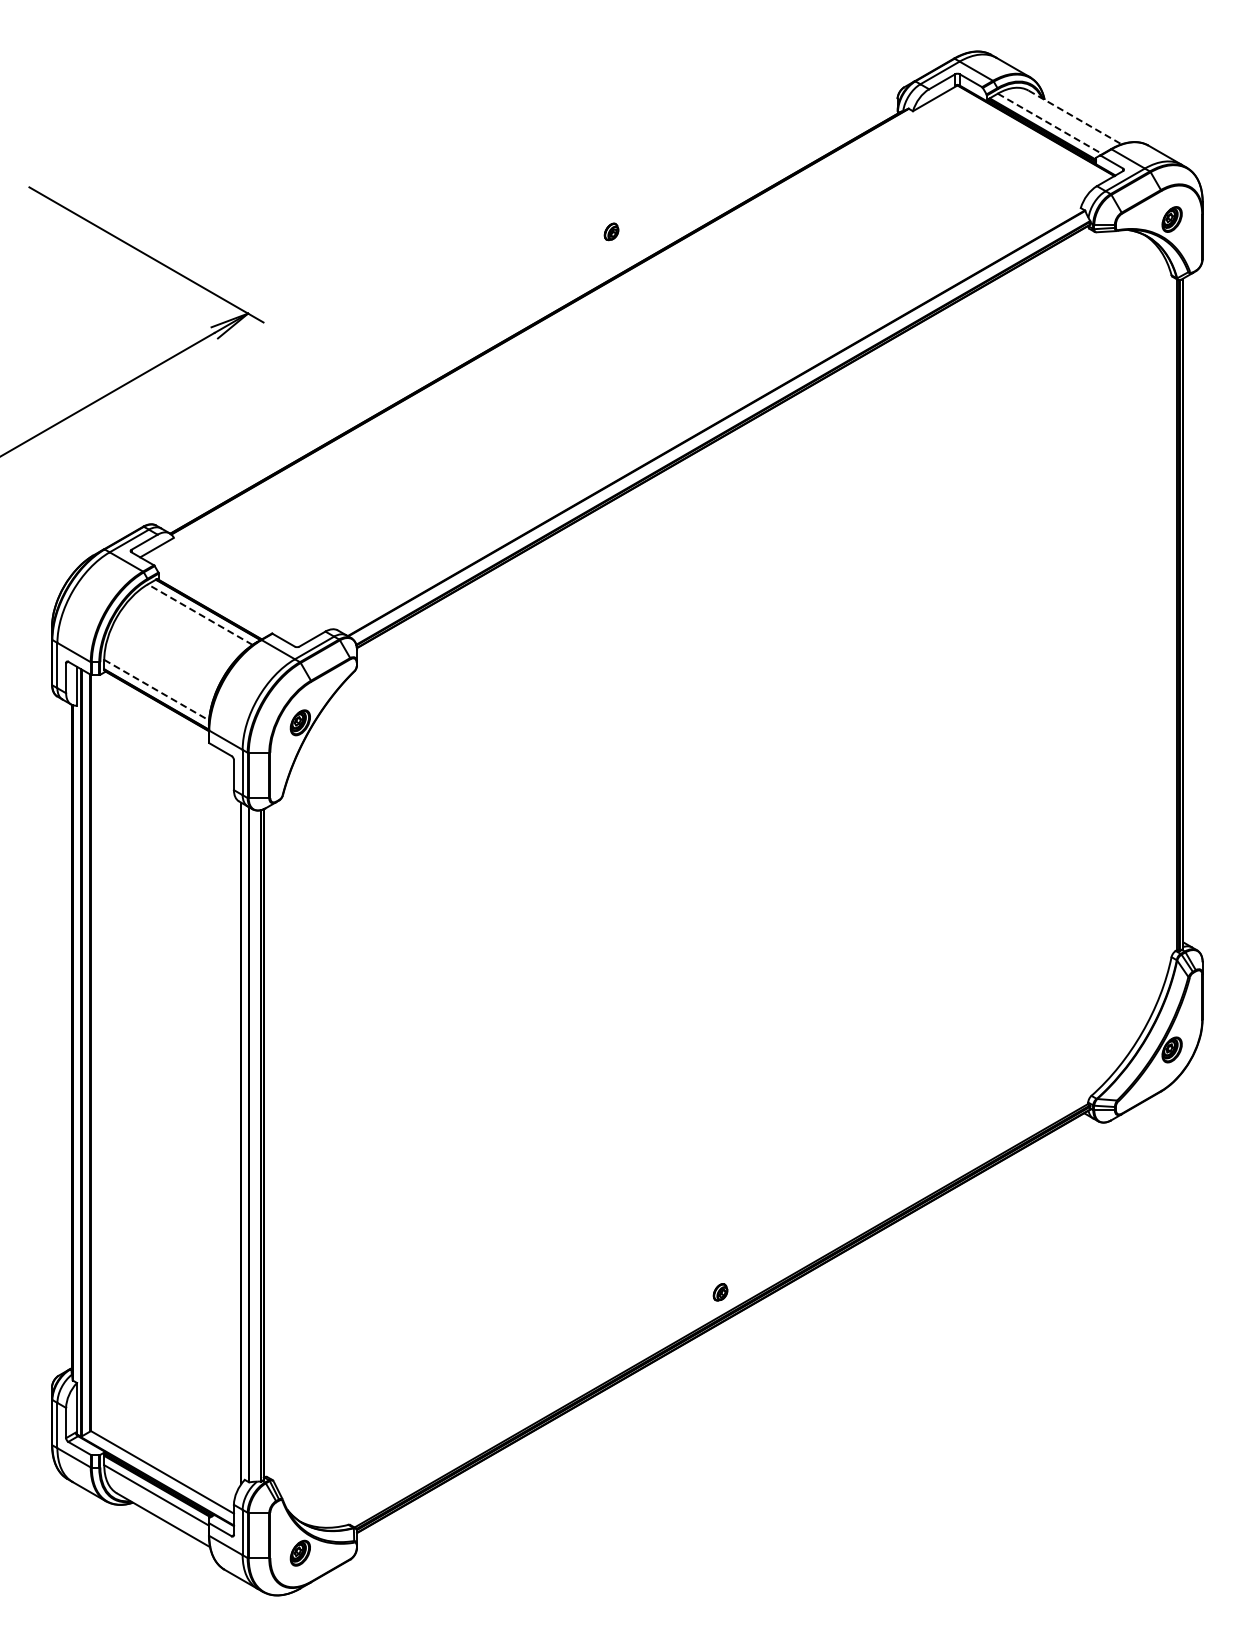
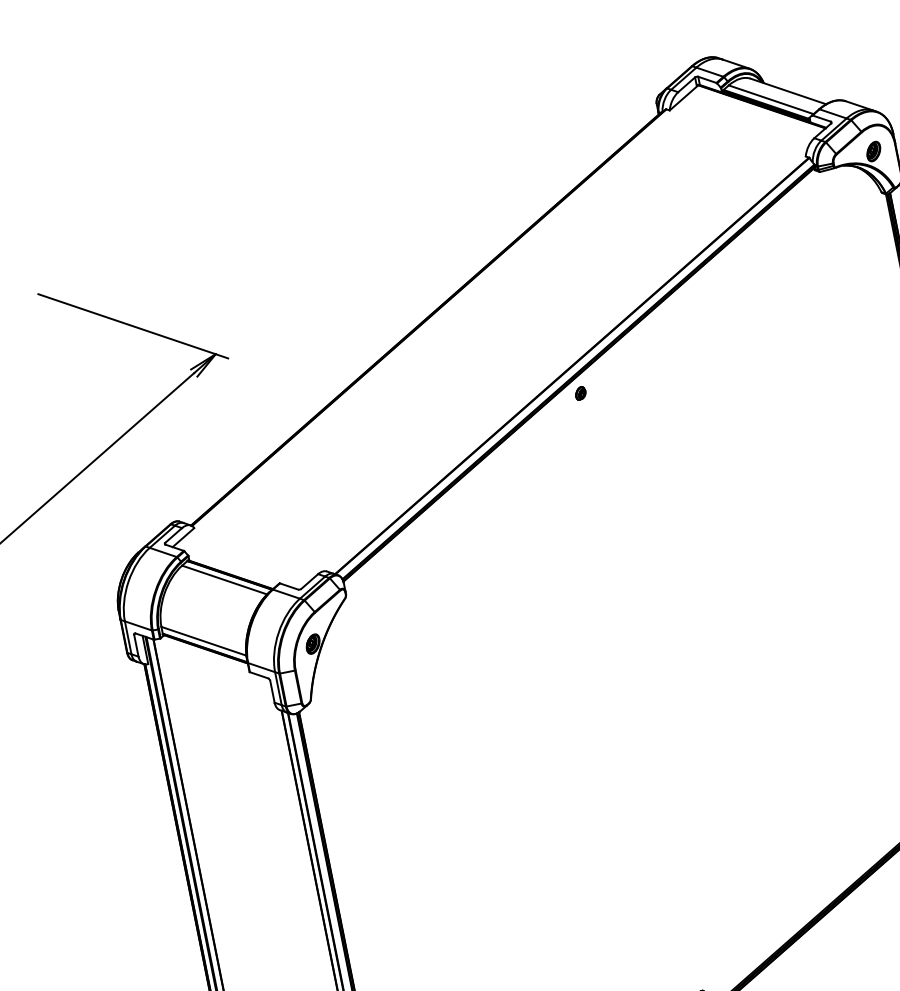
line: (1075, 117) -> (788, 91), dashed -> solid
line: (1050, 124) -> (771, 100), dashed -> solid
part: (611, 231) -> (580, 393), moved
line: (200, 614) -> (224, 579), dashed -> solid
line: (156, 690) -> (203, 641), dashed -> solid

